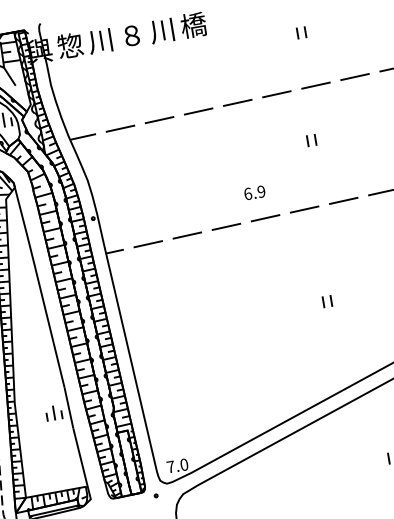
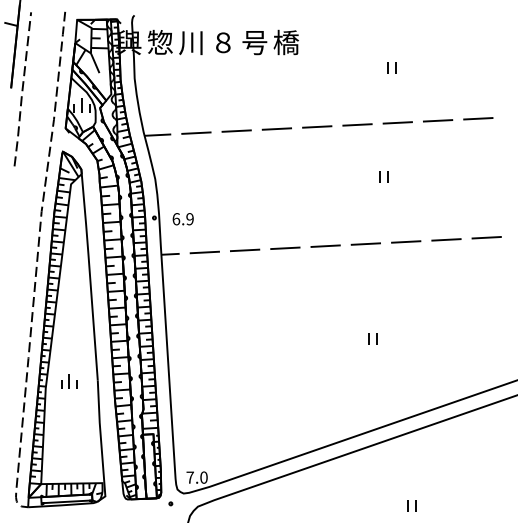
text: (162, 31) -> (254, 43), 川 -> 号
text: (254, 193) -> (182, 219), moved
part: (54, 412) -> (69, 381), moved

